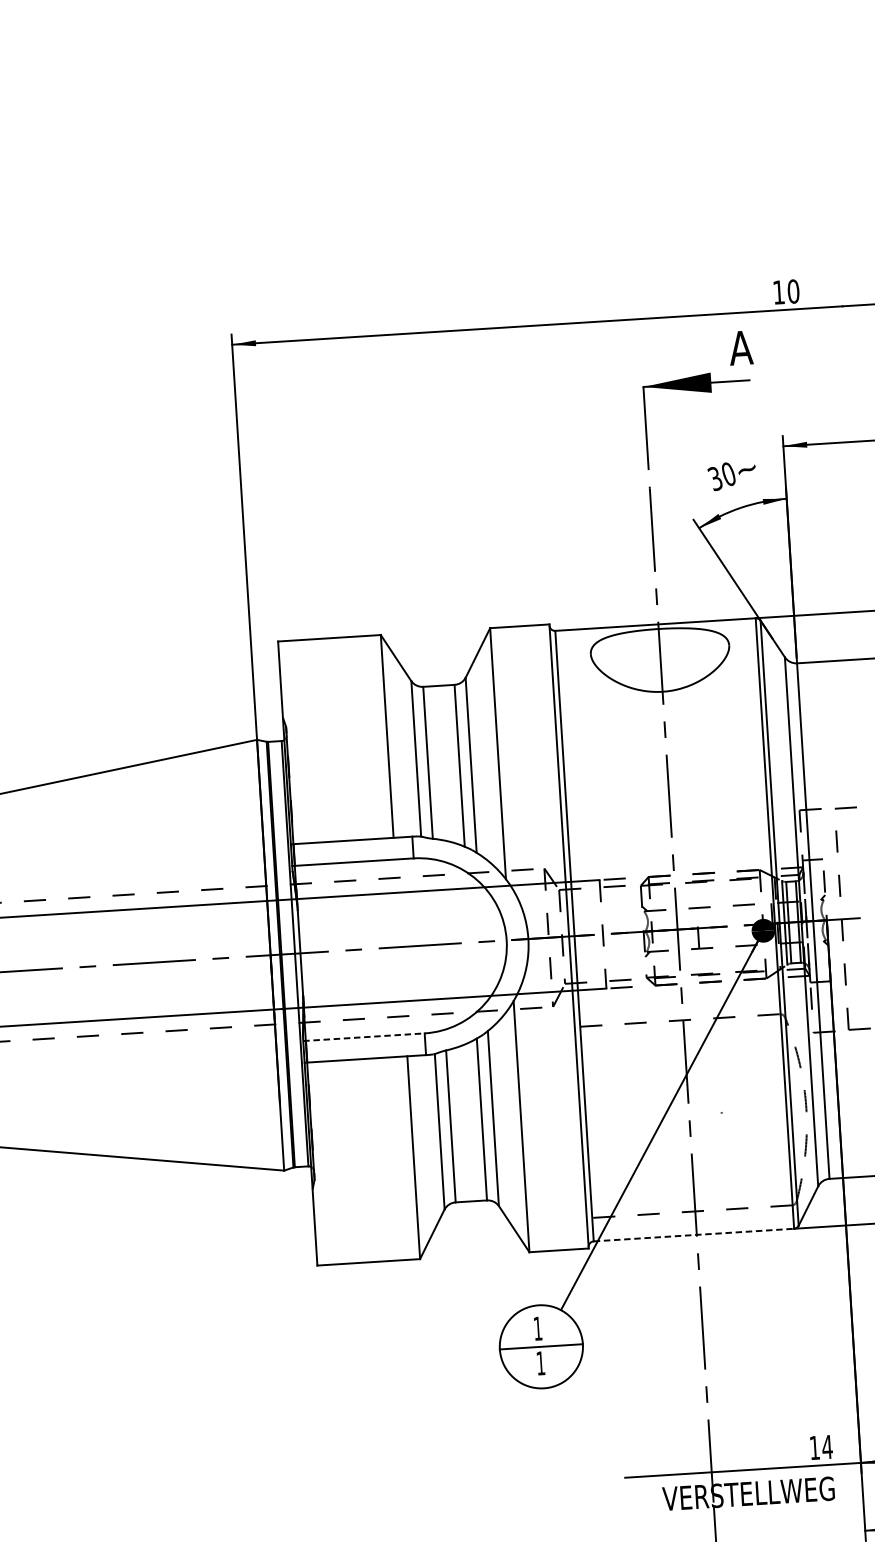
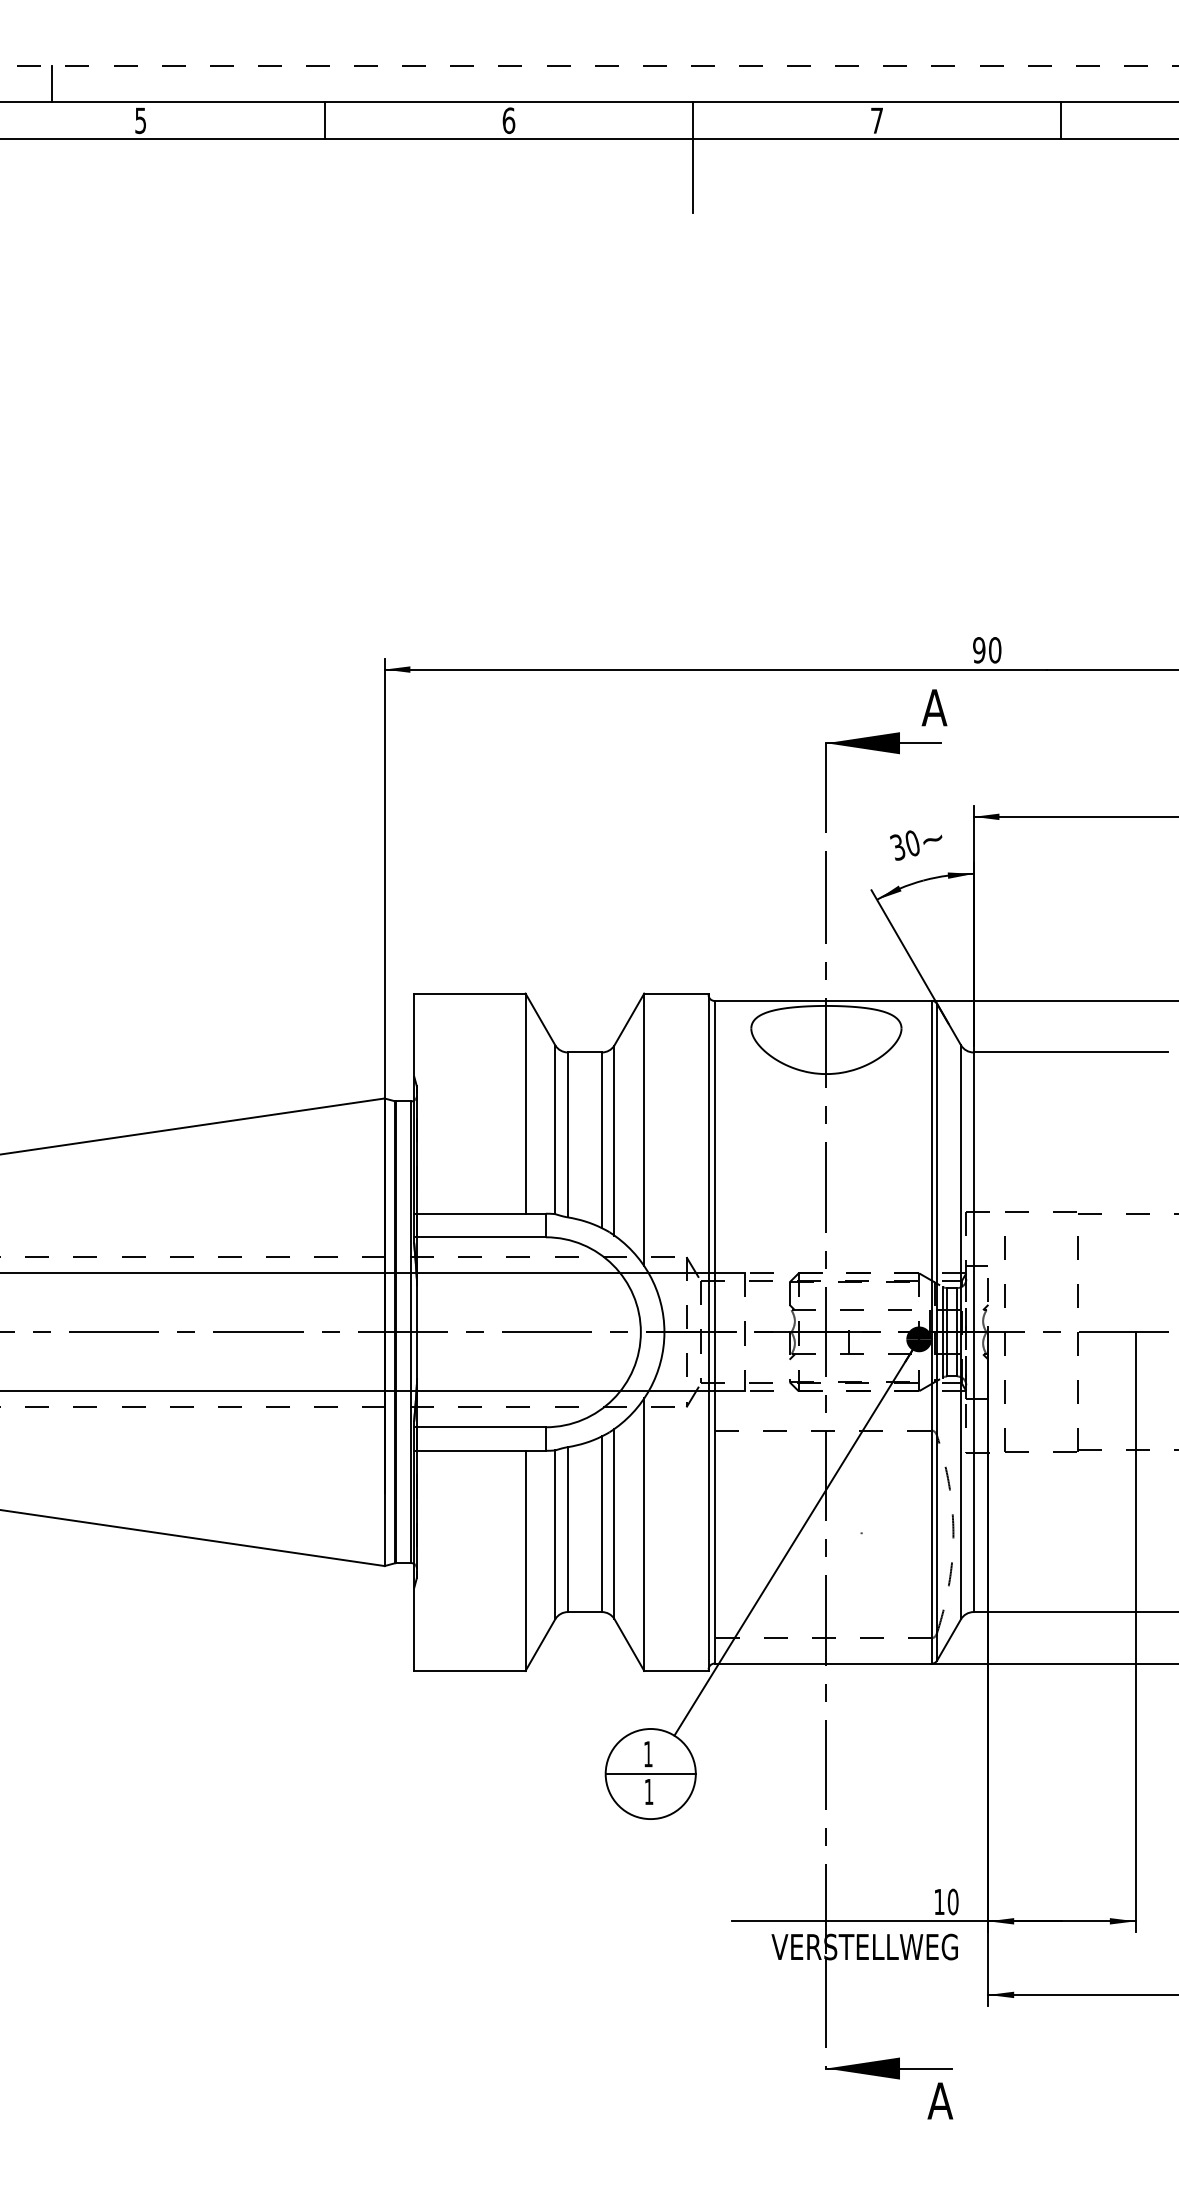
text: (779, 292) -> (979, 650), 10 -> 90
line: (364, 1037) -> (480, 1427), dashed -> solid
line: (694, 1234) -> (823, 1663), dashed -> solid
text: (826, 1446) -> (952, 1901), 14 -> 10

